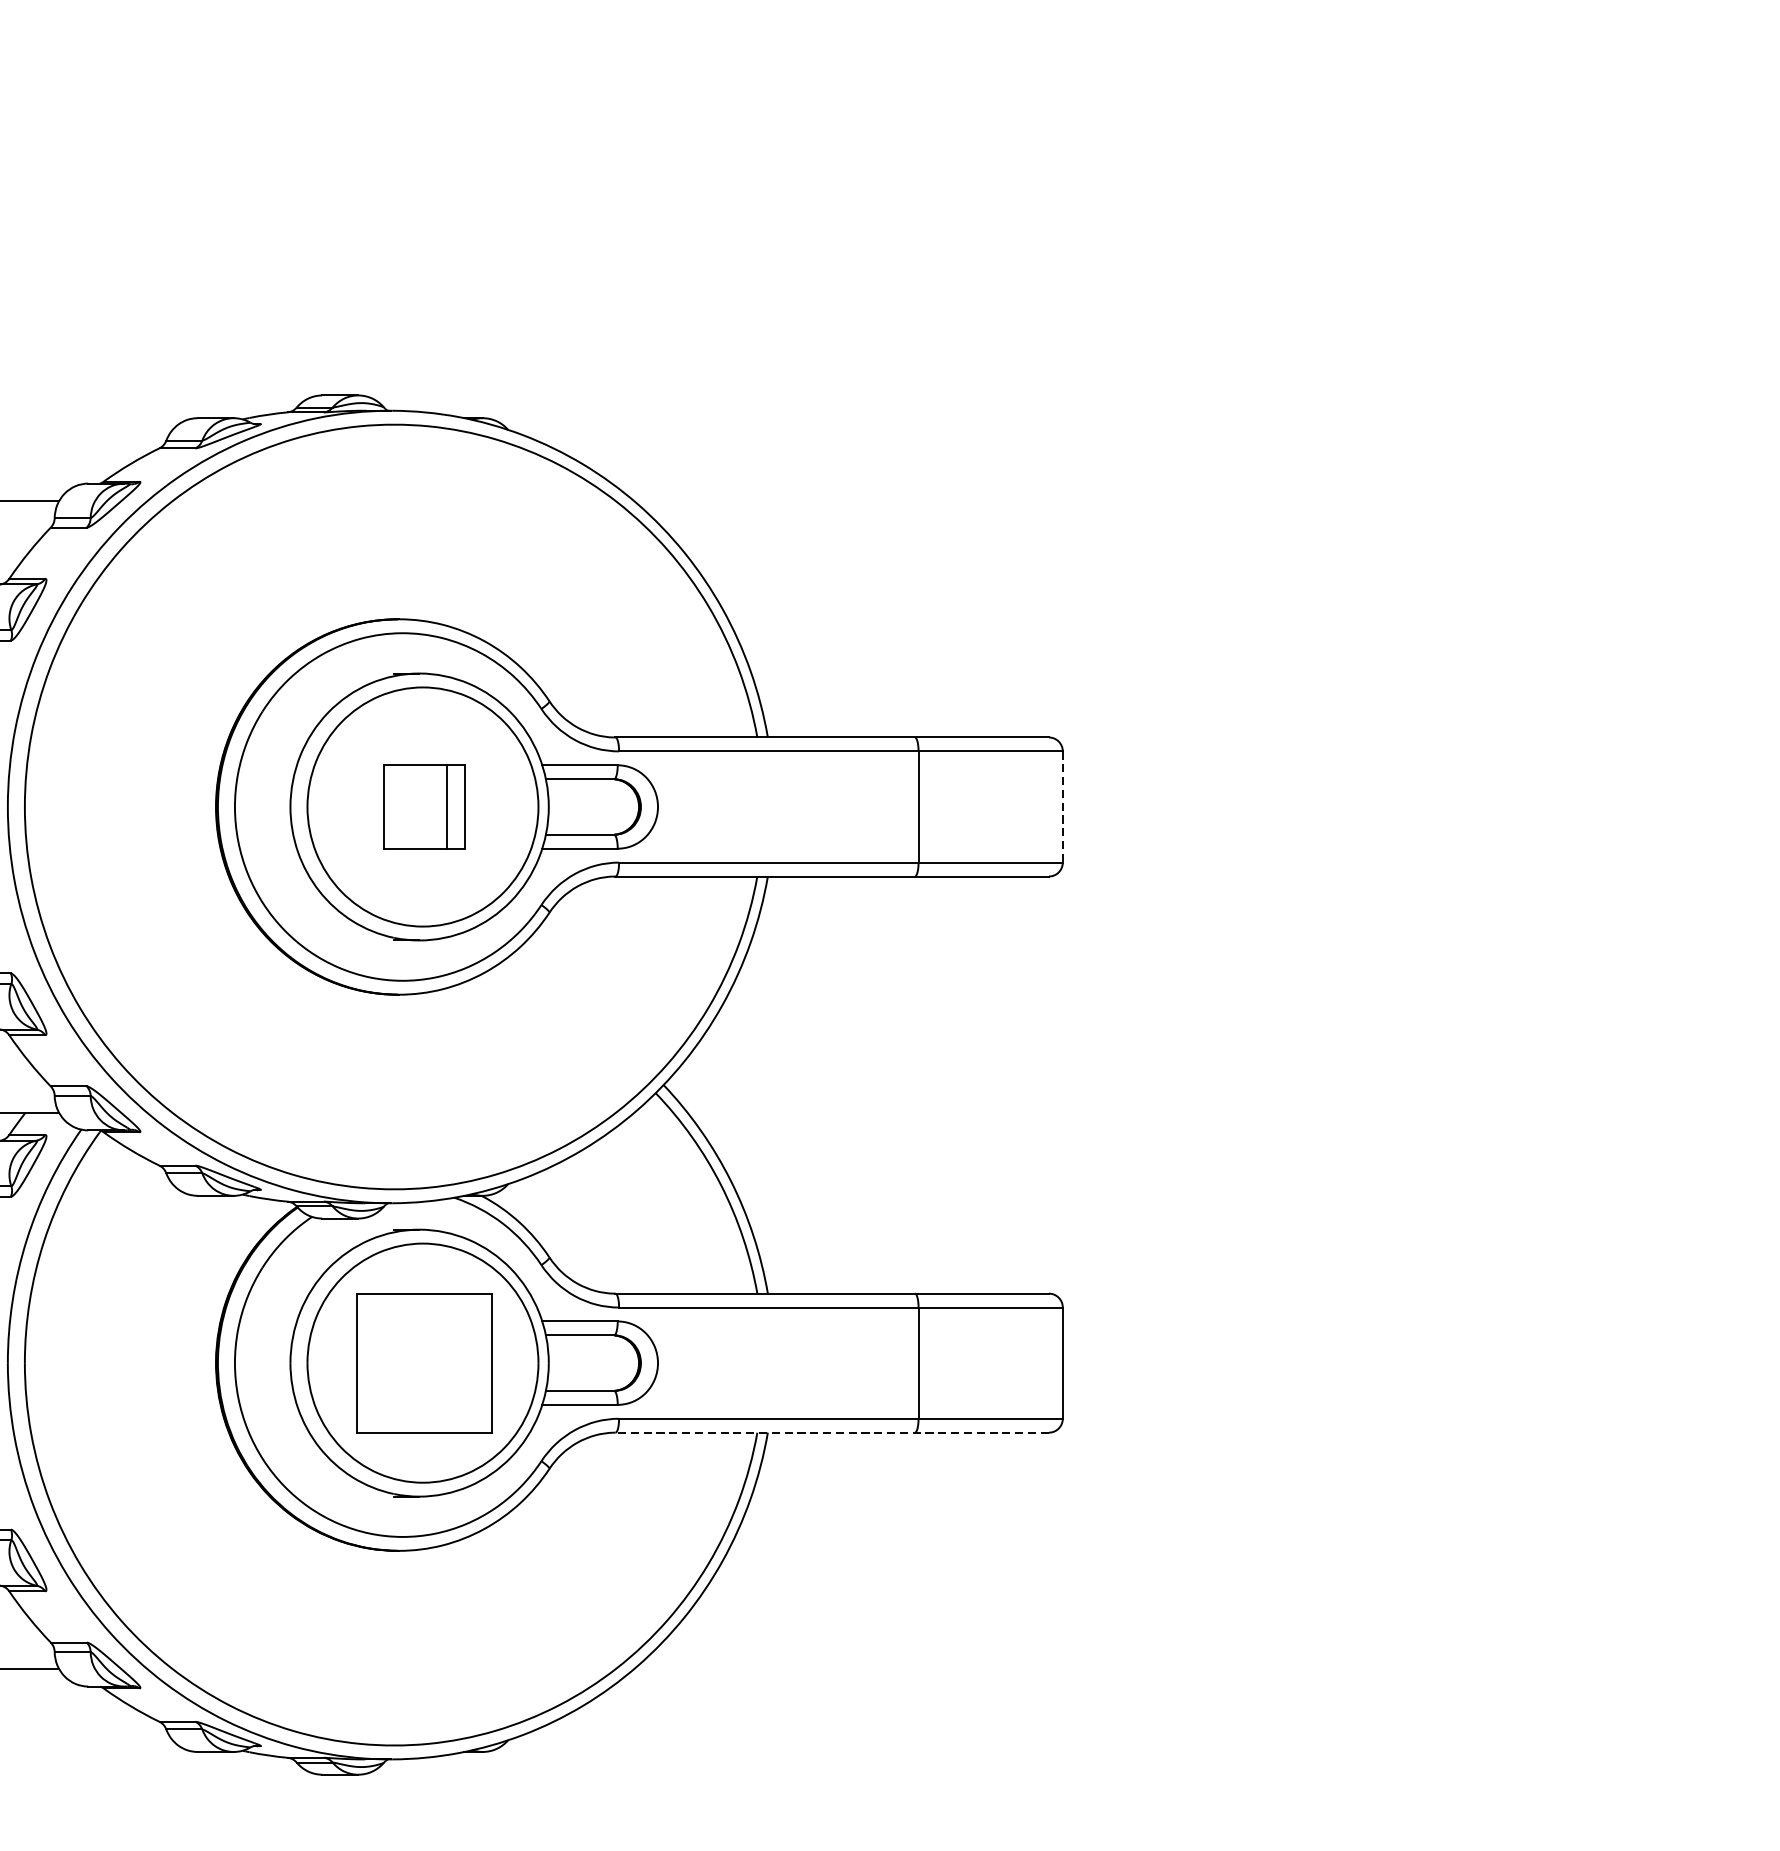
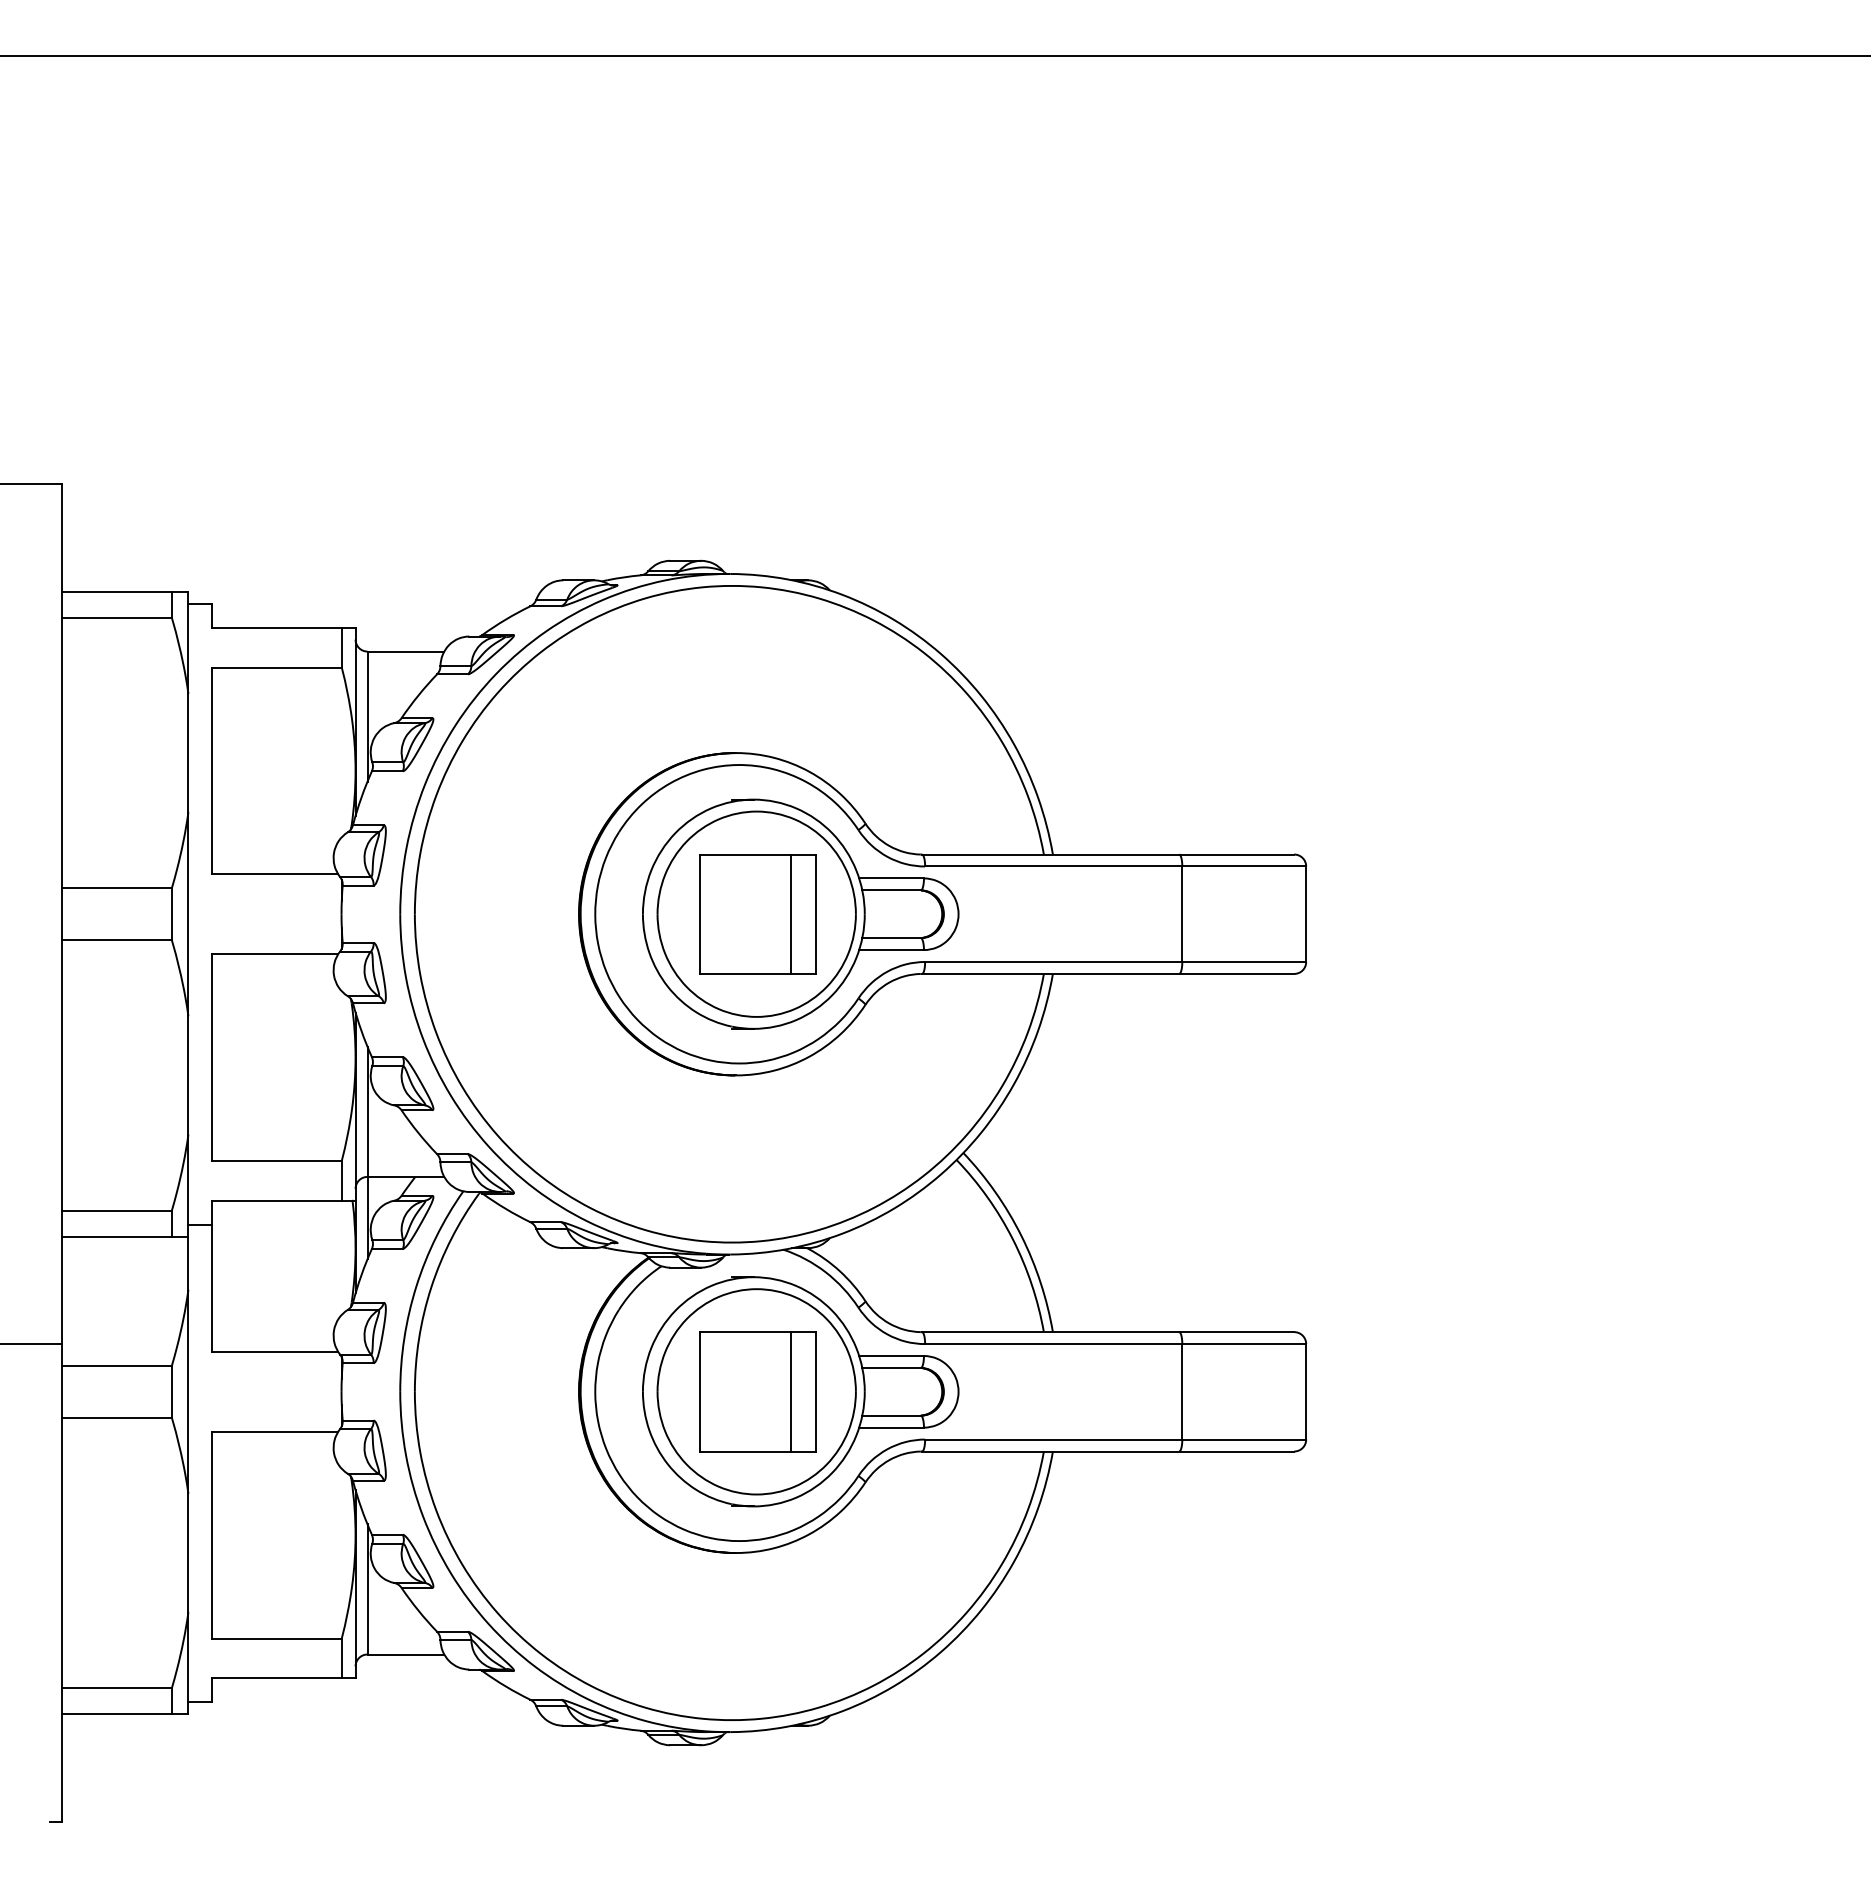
part: (423, 807) -> (757, 914), size x1.67
line: (1063, 807) -> (1306, 914), dashed -> solid
line: (462, 1362) -> (790, 1391), added
line: (831, 1432) -> (1107, 1451), dashed -> solid

